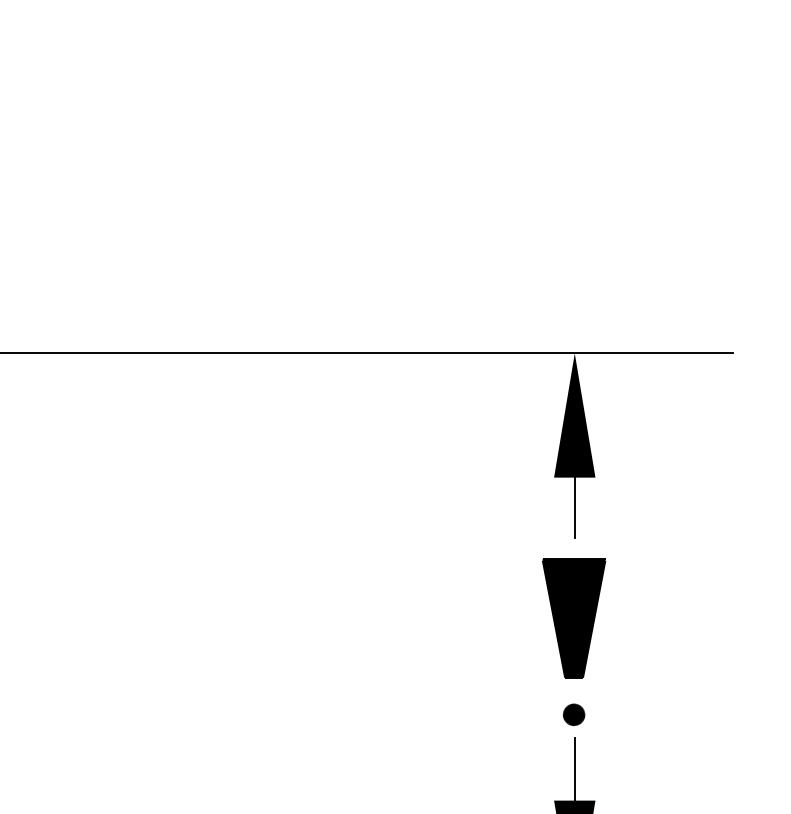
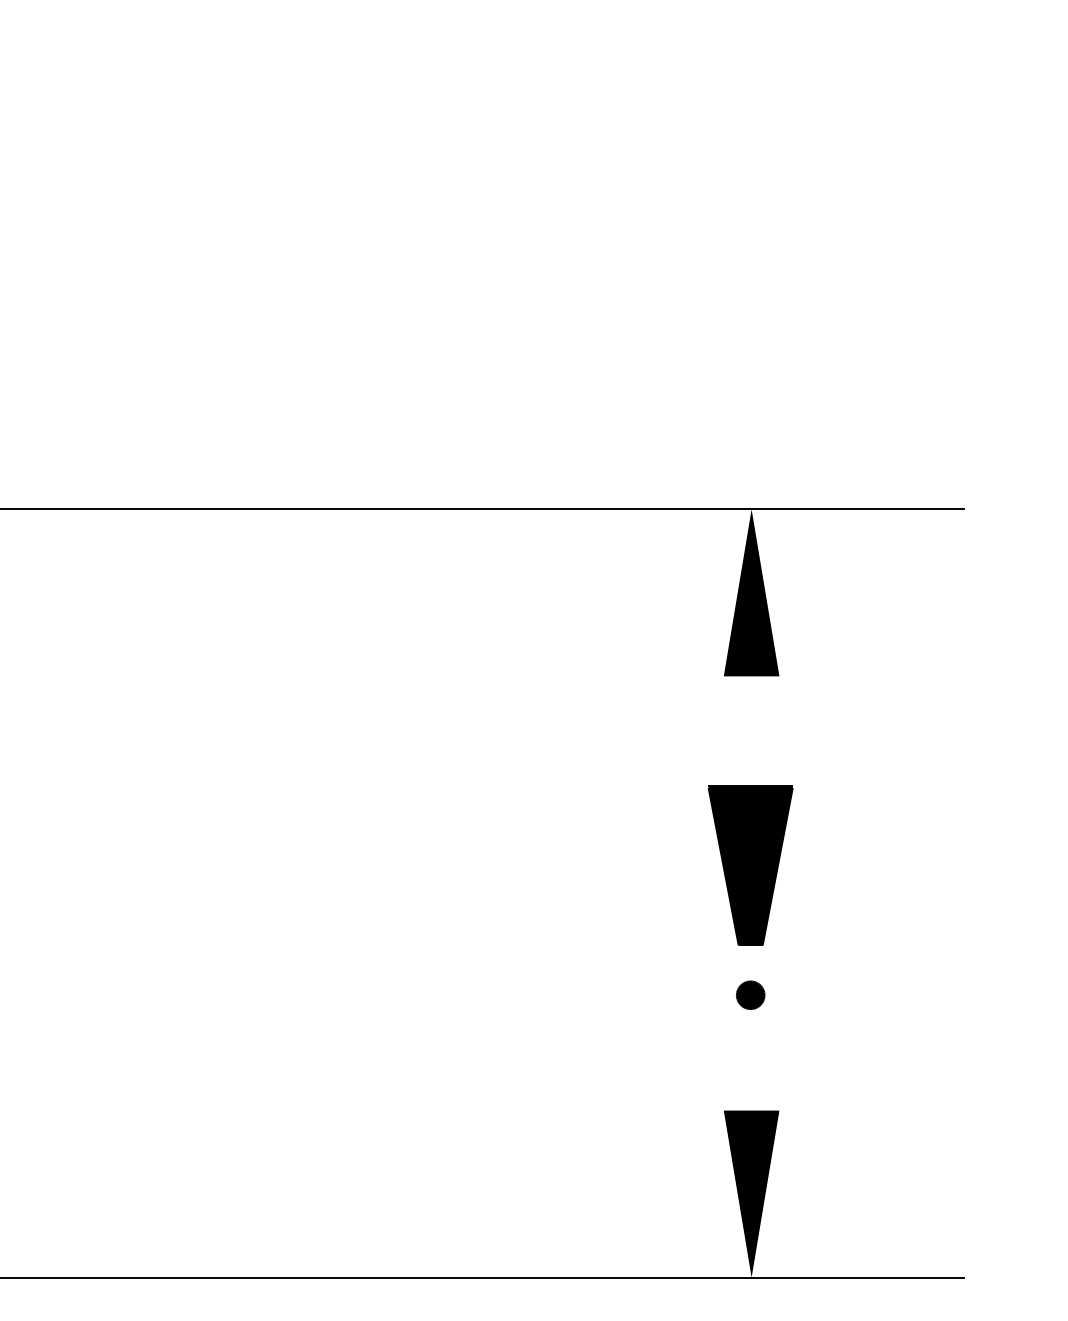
line: (574, 507) -> (751, 716), removed
line: (574, 768) -> (751, 1067), removed

